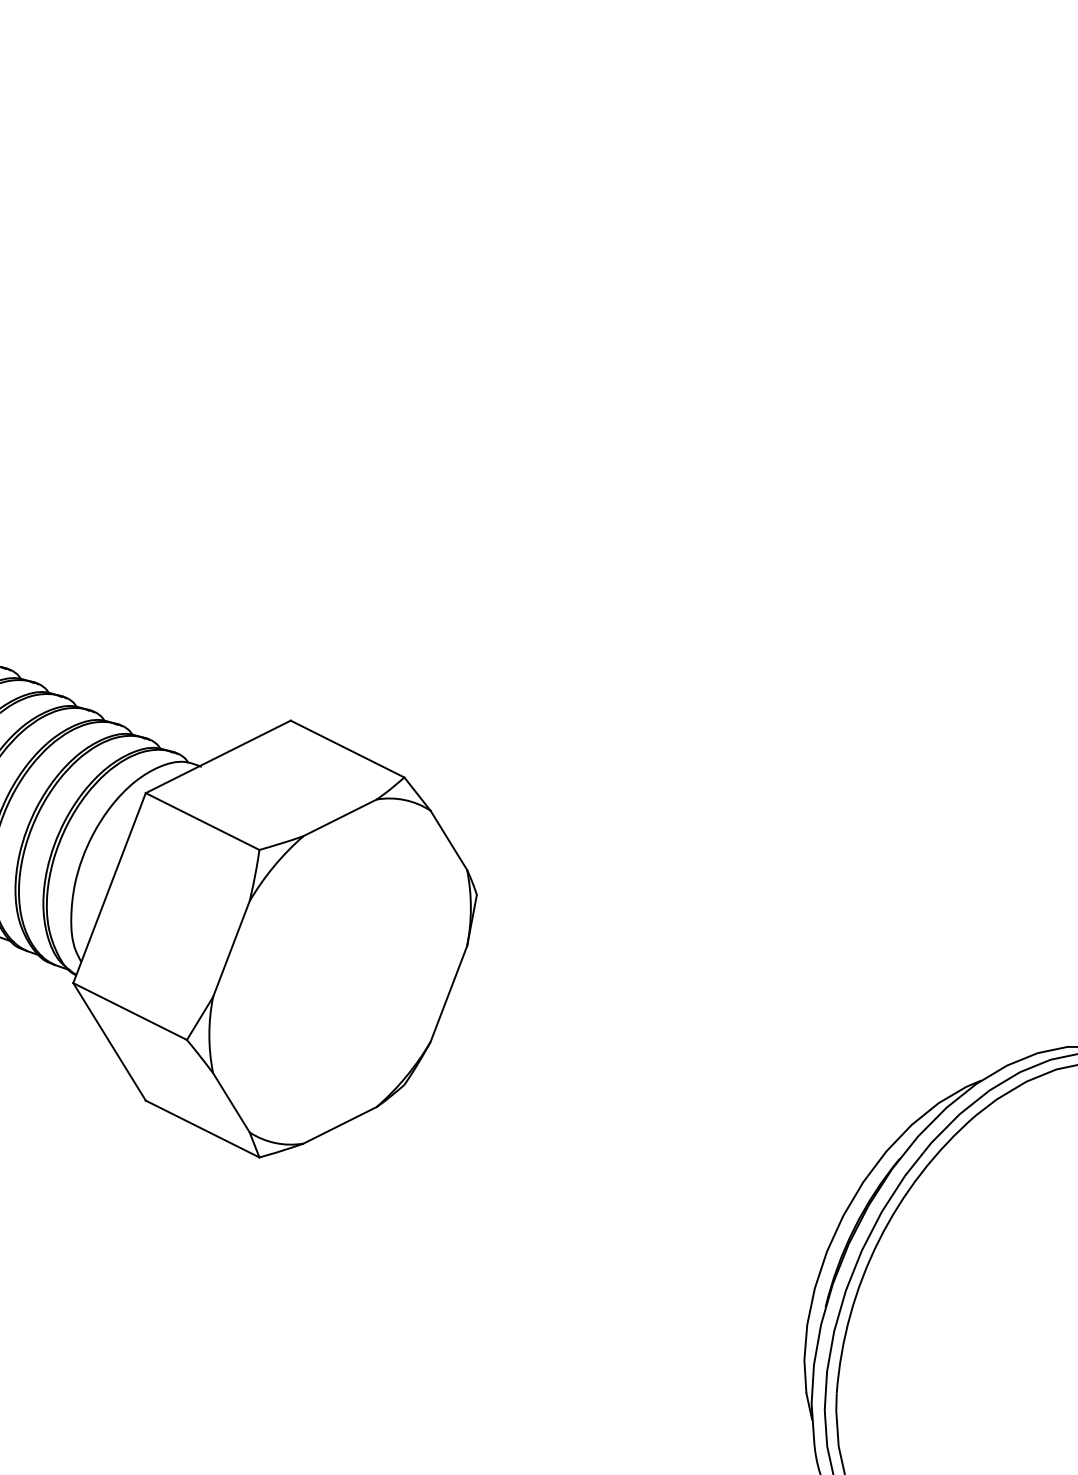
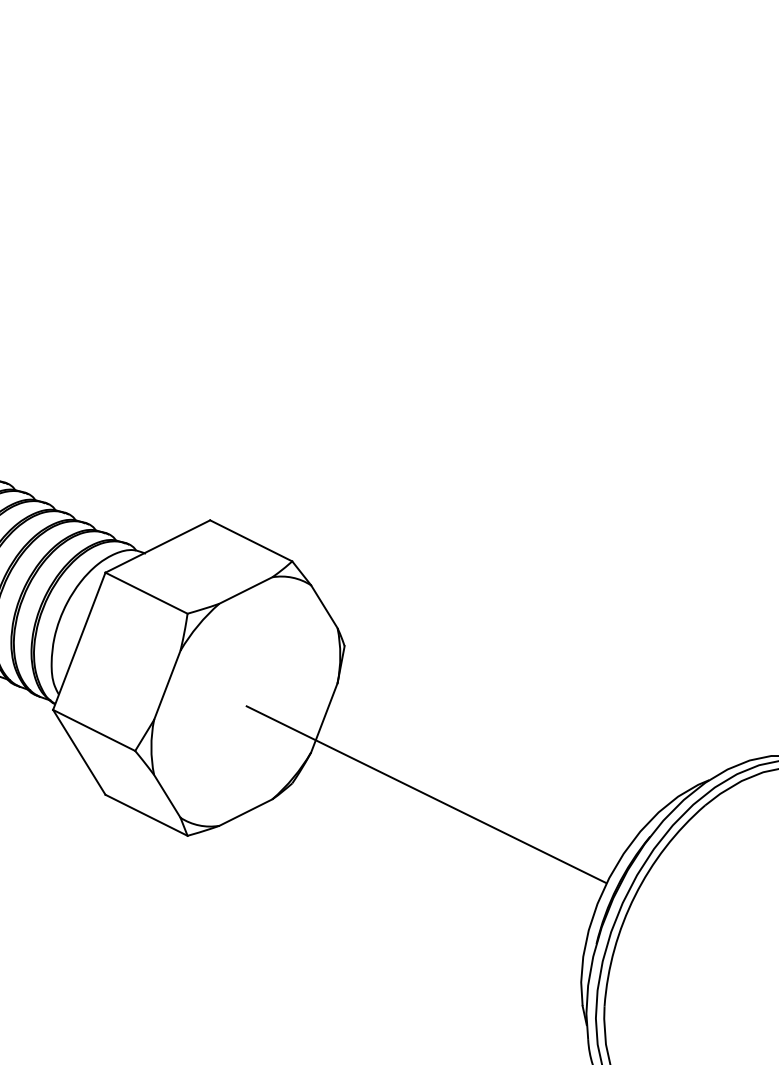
line: (589, 1100) -> (425, 794), added

